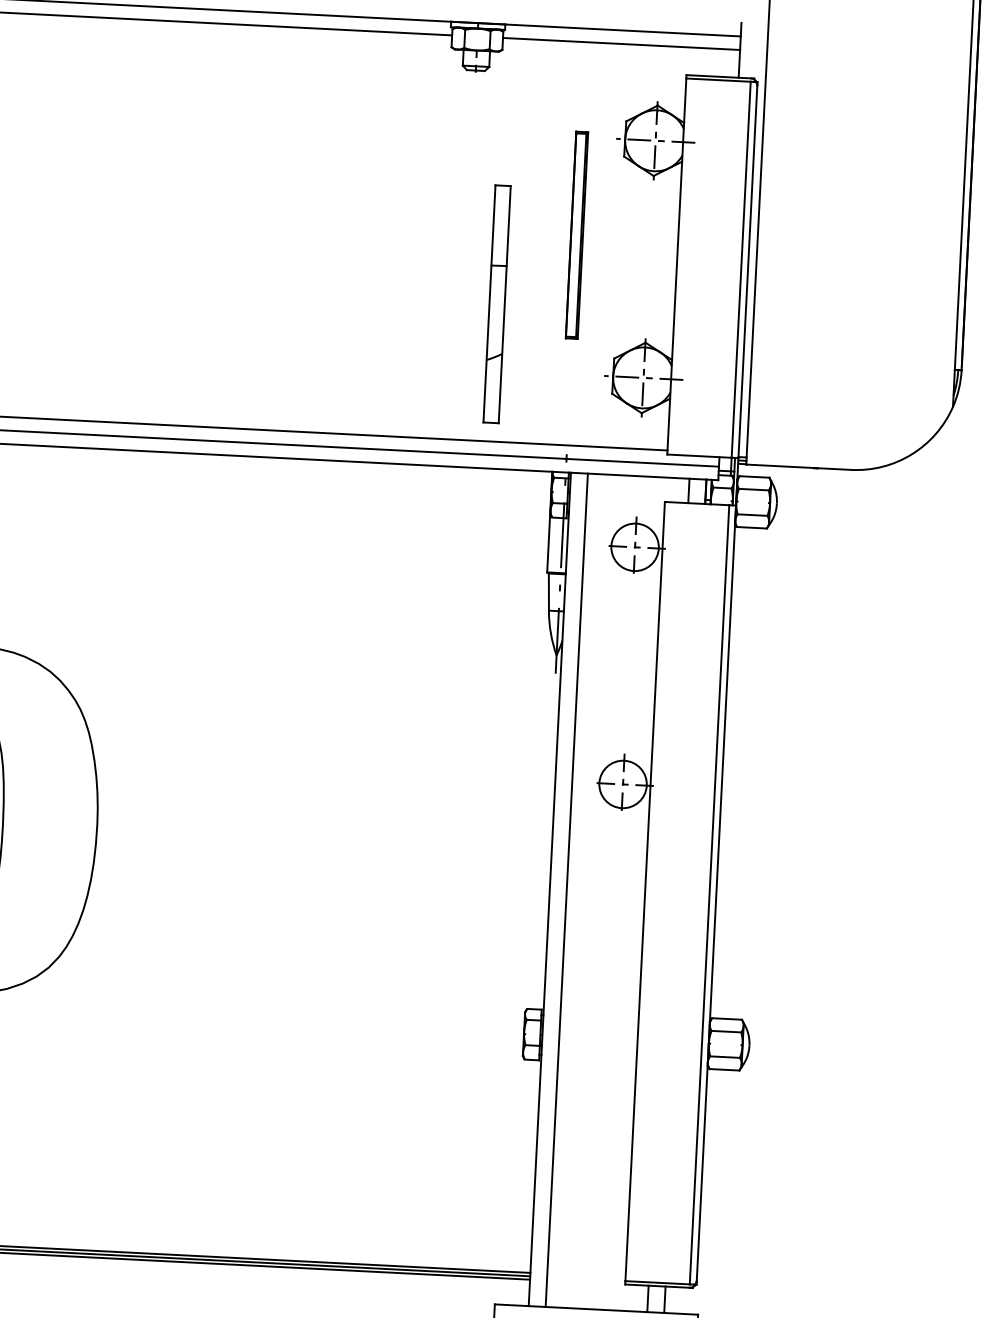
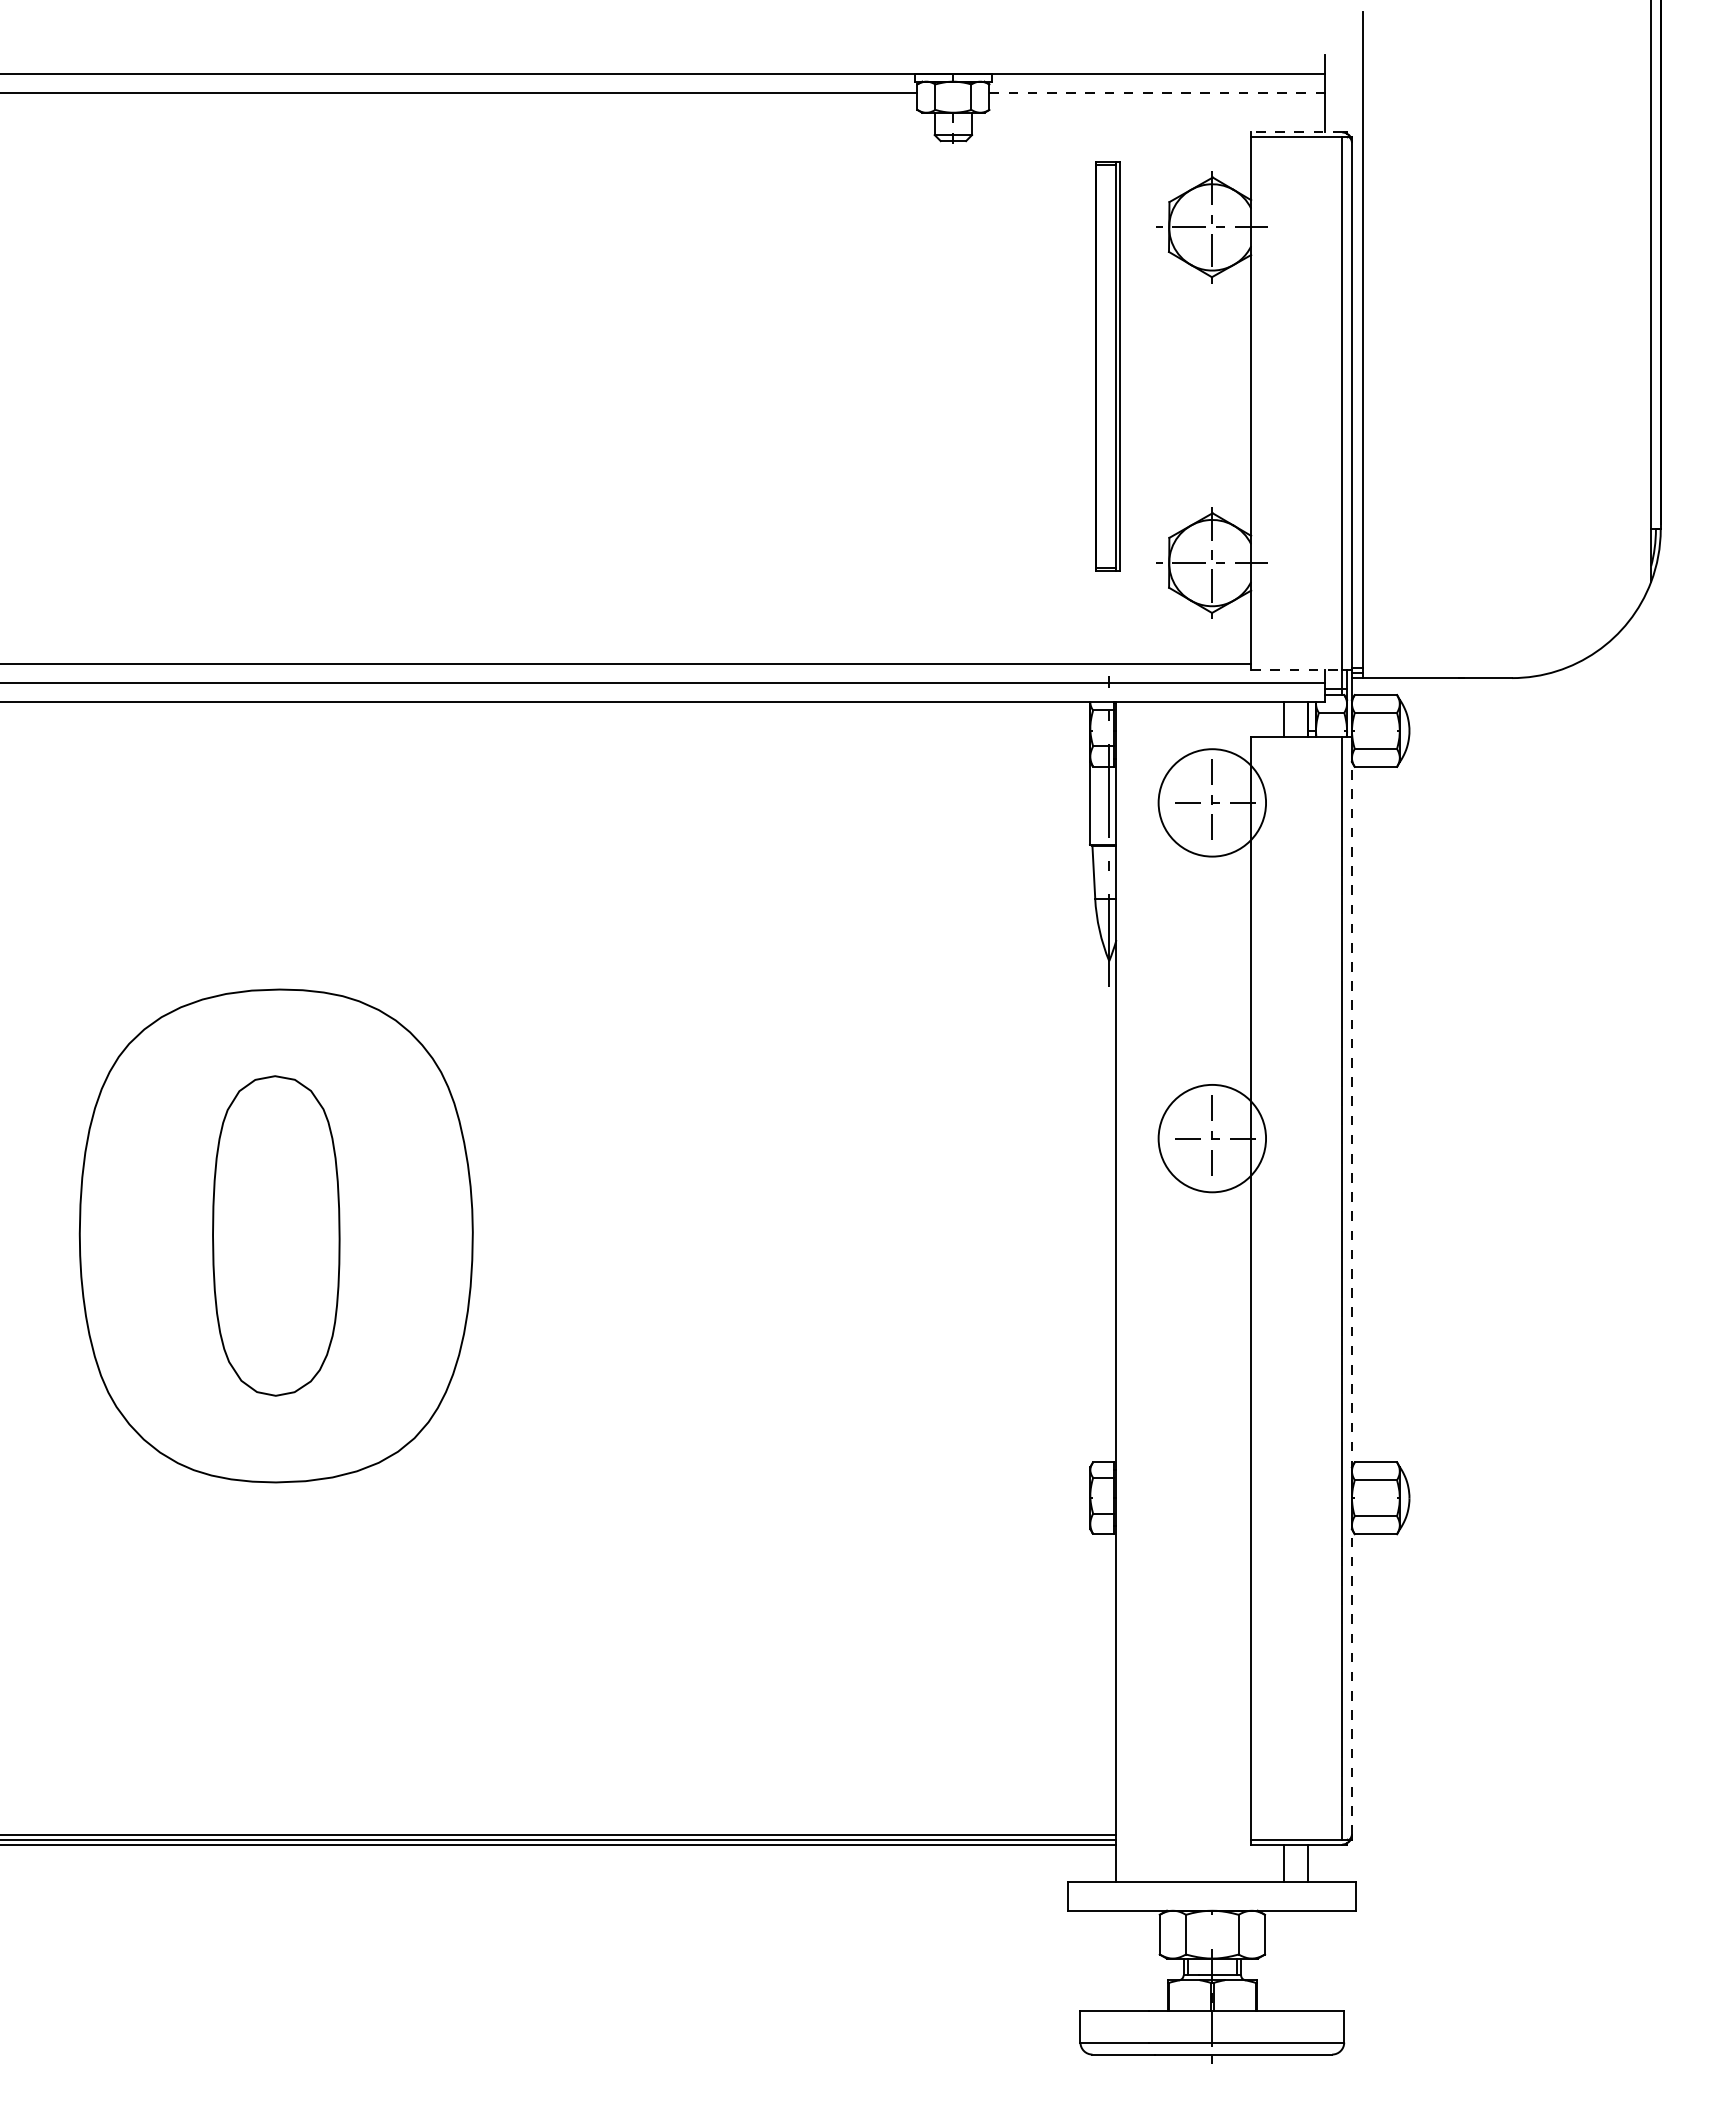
line: (621, 44) -> (1157, 93), solid -> dashed
line: (718, 76) -> (1296, 132), solid -> dashed
part: (576, 235) -> (1107, 366), size x1.4
part: (496, 304) -> (999, 469), removed
line: (699, 456) -> (1296, 669), solid -> dashed
circle: (634, 547) -> (1211, 802), size x1.6
circle: (622, 784) -> (1211, 1138), size x1.6
line: (566, 889) -> (1140, 1291), removed
line: (716, 893) -> (1351, 1285), solid -> dashed

